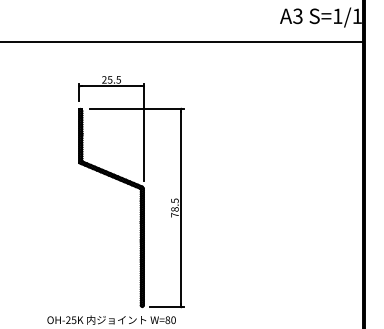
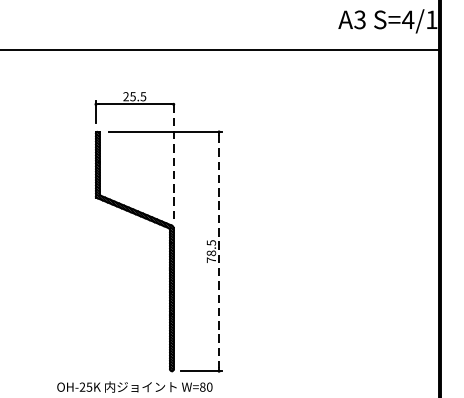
text: (337, 15) -> (407, 18), S=1/1 -> S=4/1
line: (143, 132) -> (173, 160), solid -> dashed
line: (181, 208) -> (219, 252), solid -> dashed

